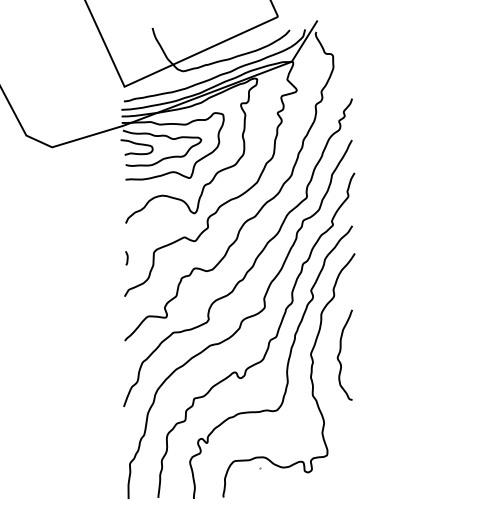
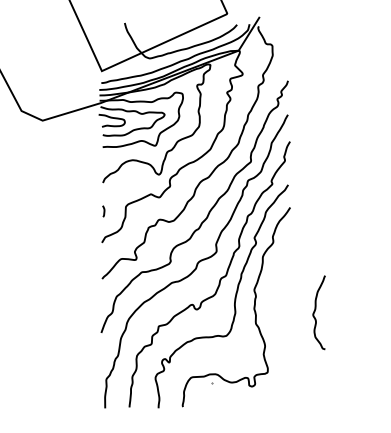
curve: (340, 353) -> (315, 311), moved

